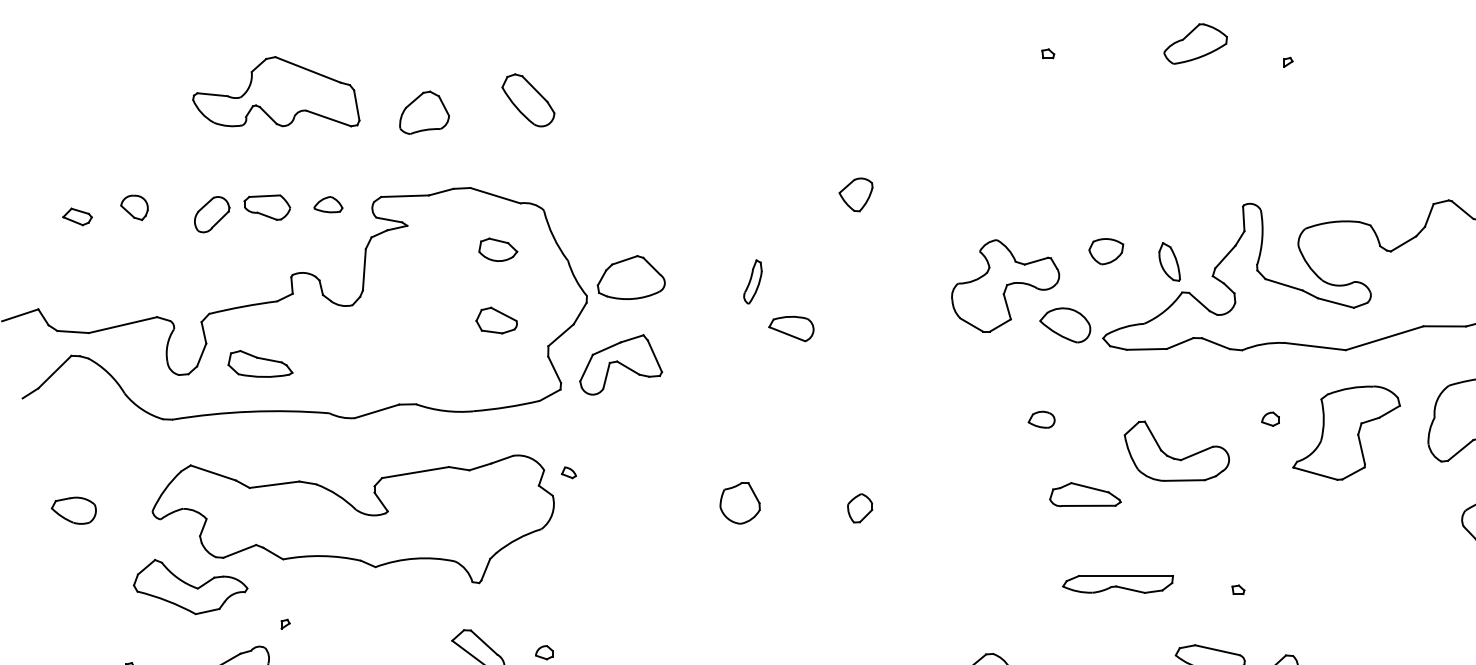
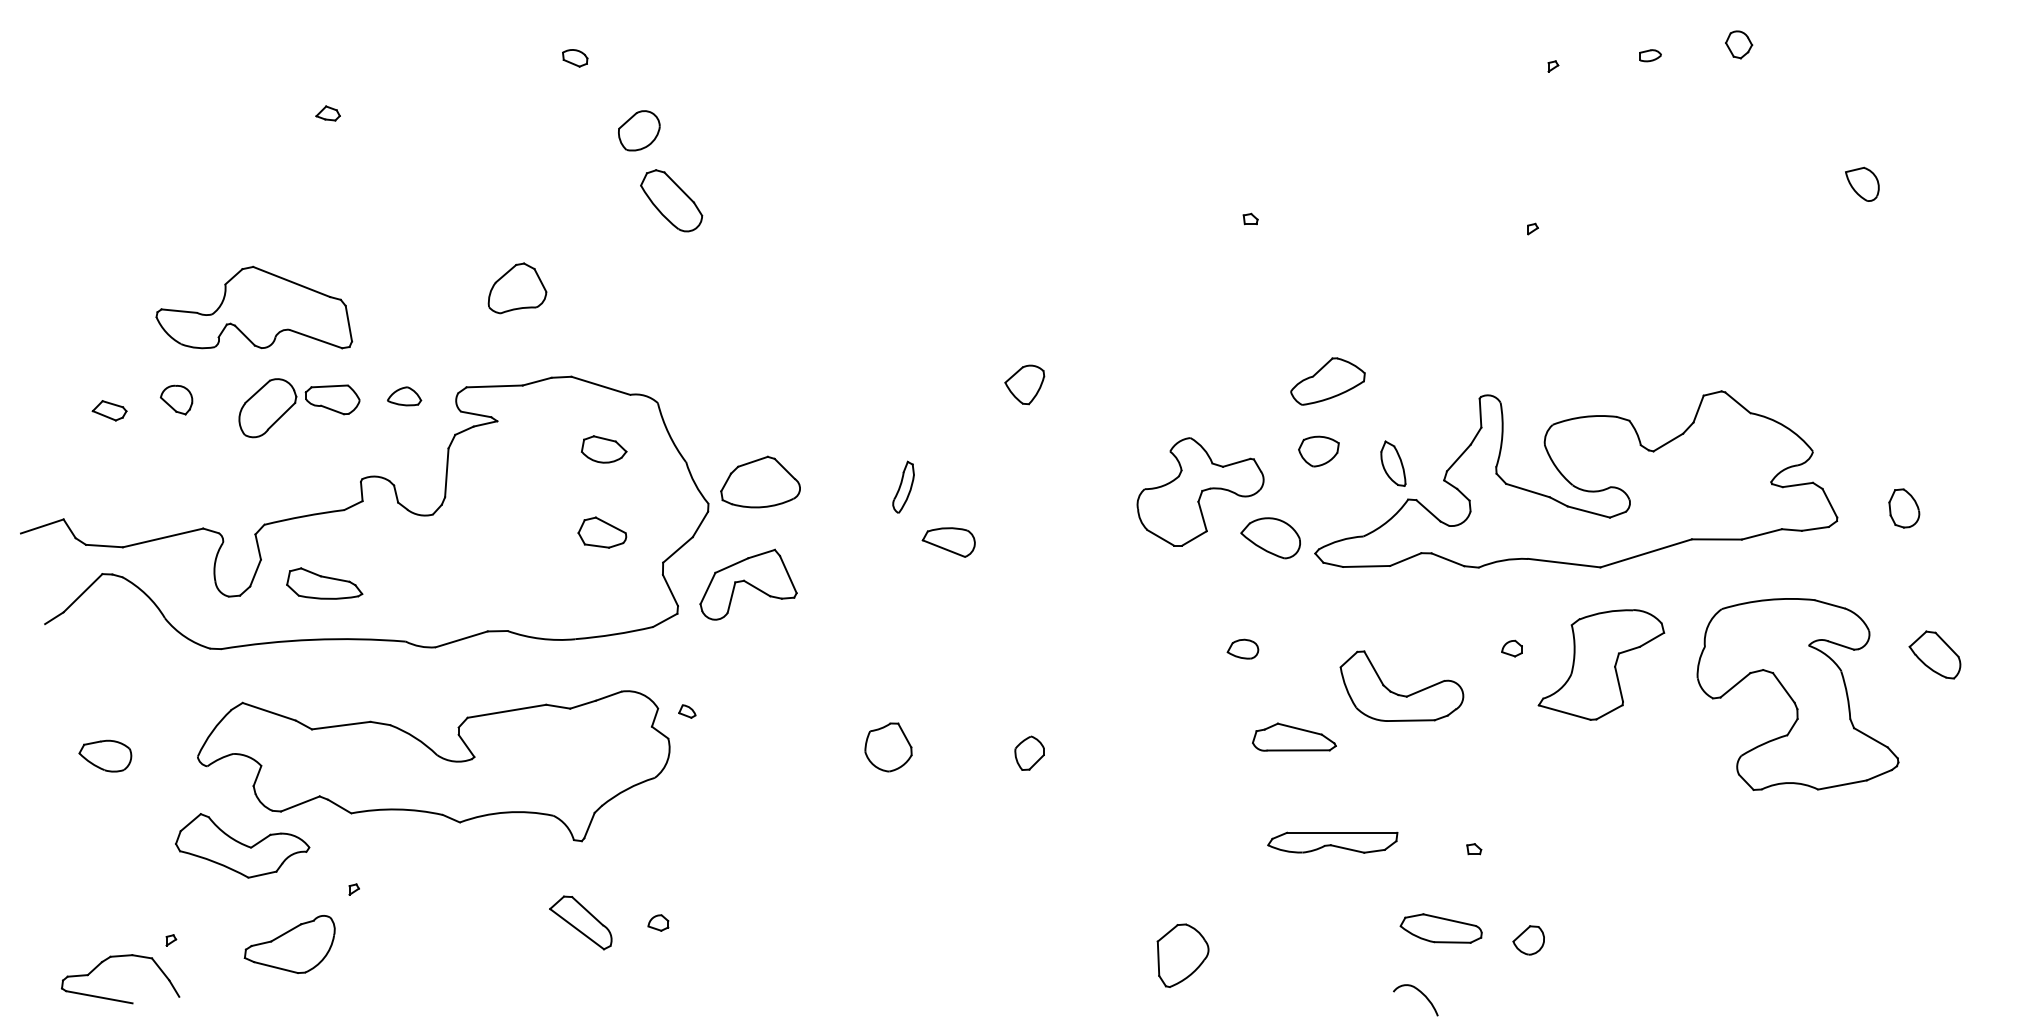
part: (1195, 43) -> (1327, 381), moved
part: (276, 91) -> (254, 307), moved
part: (528, 100) -> (671, 200), moved
part: (211, 214) -> (267, 407), size x1.4

